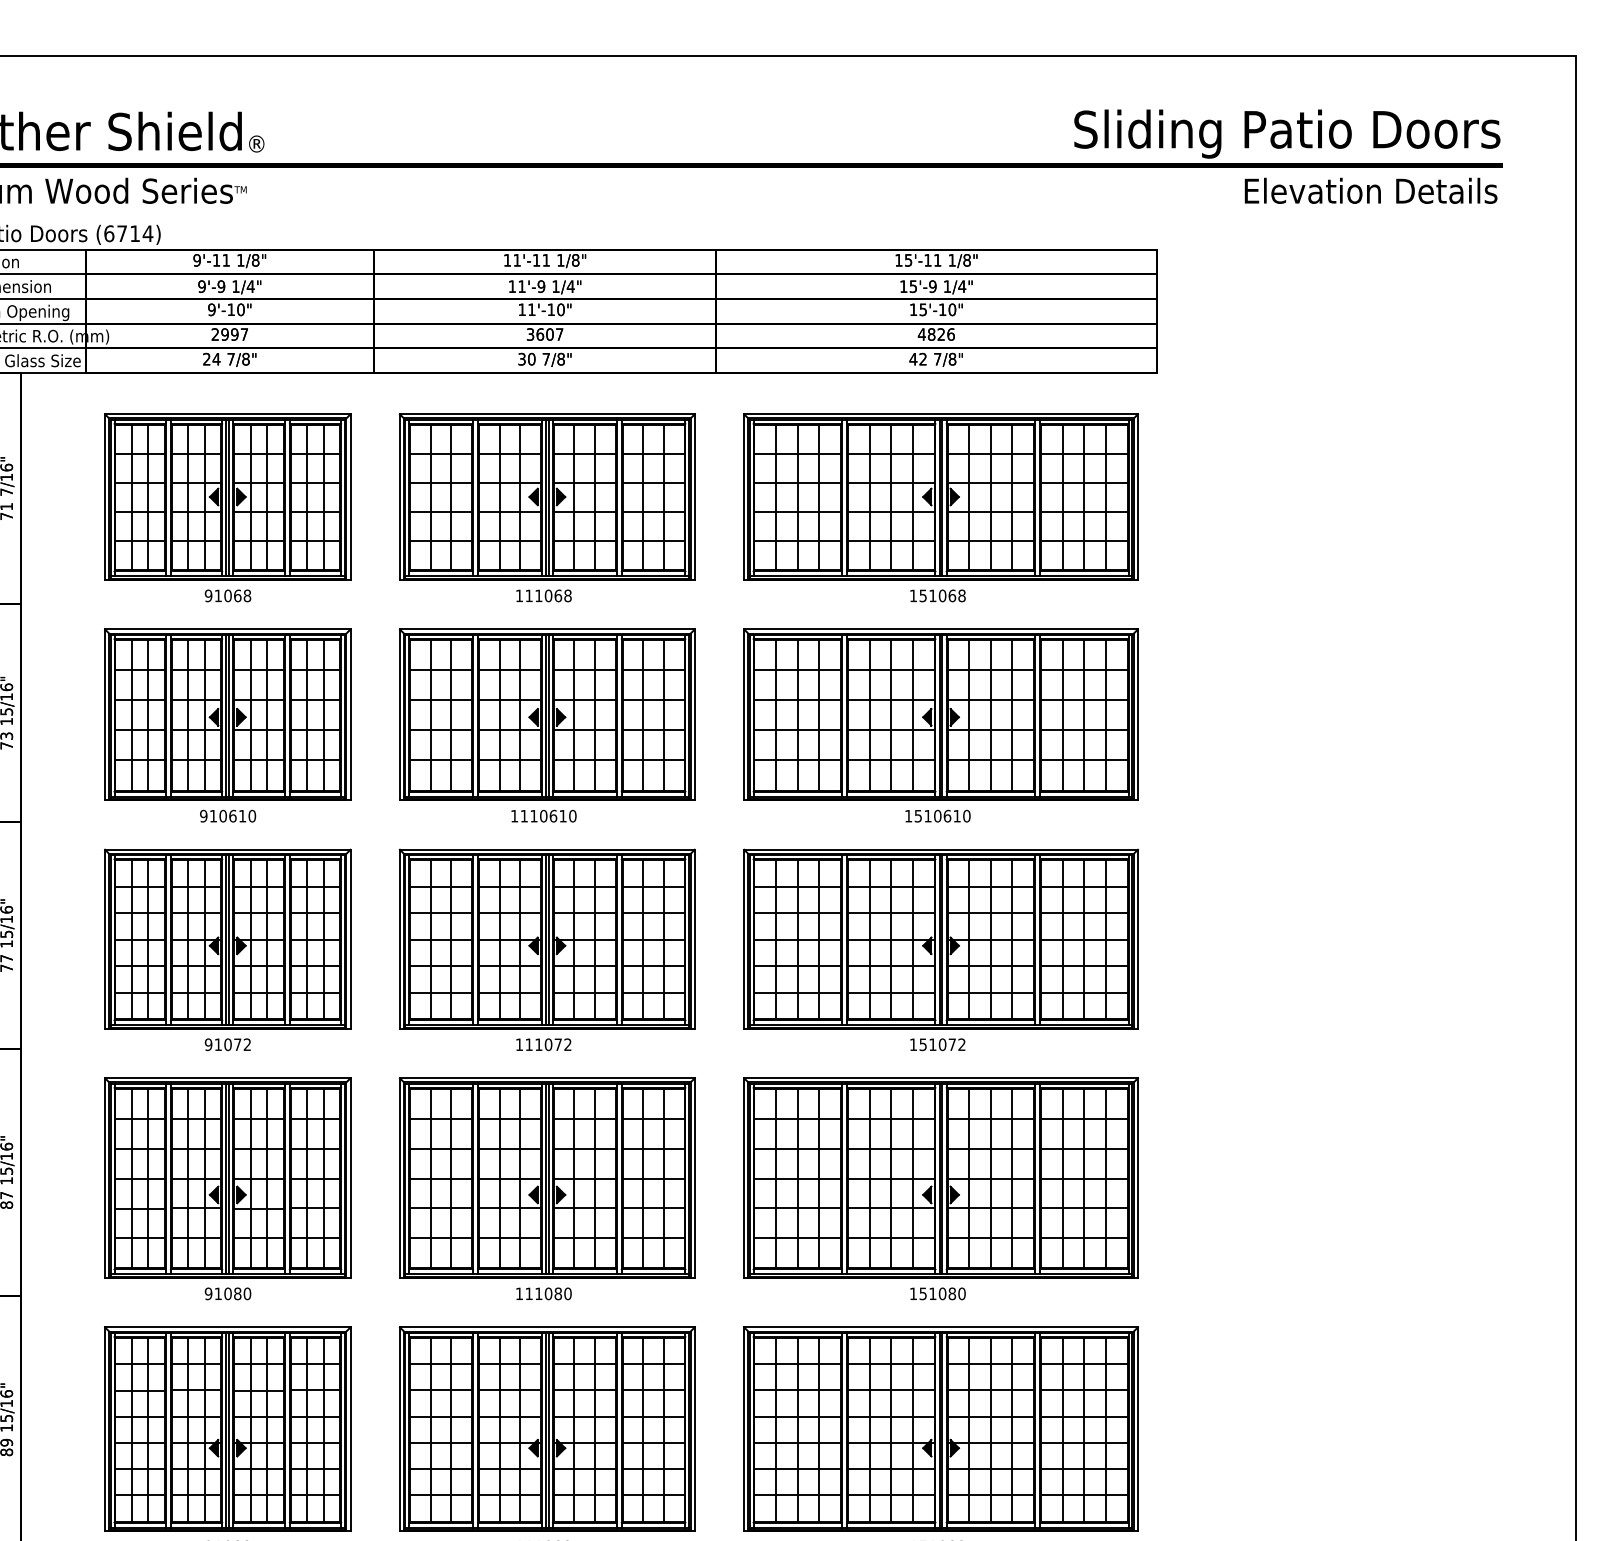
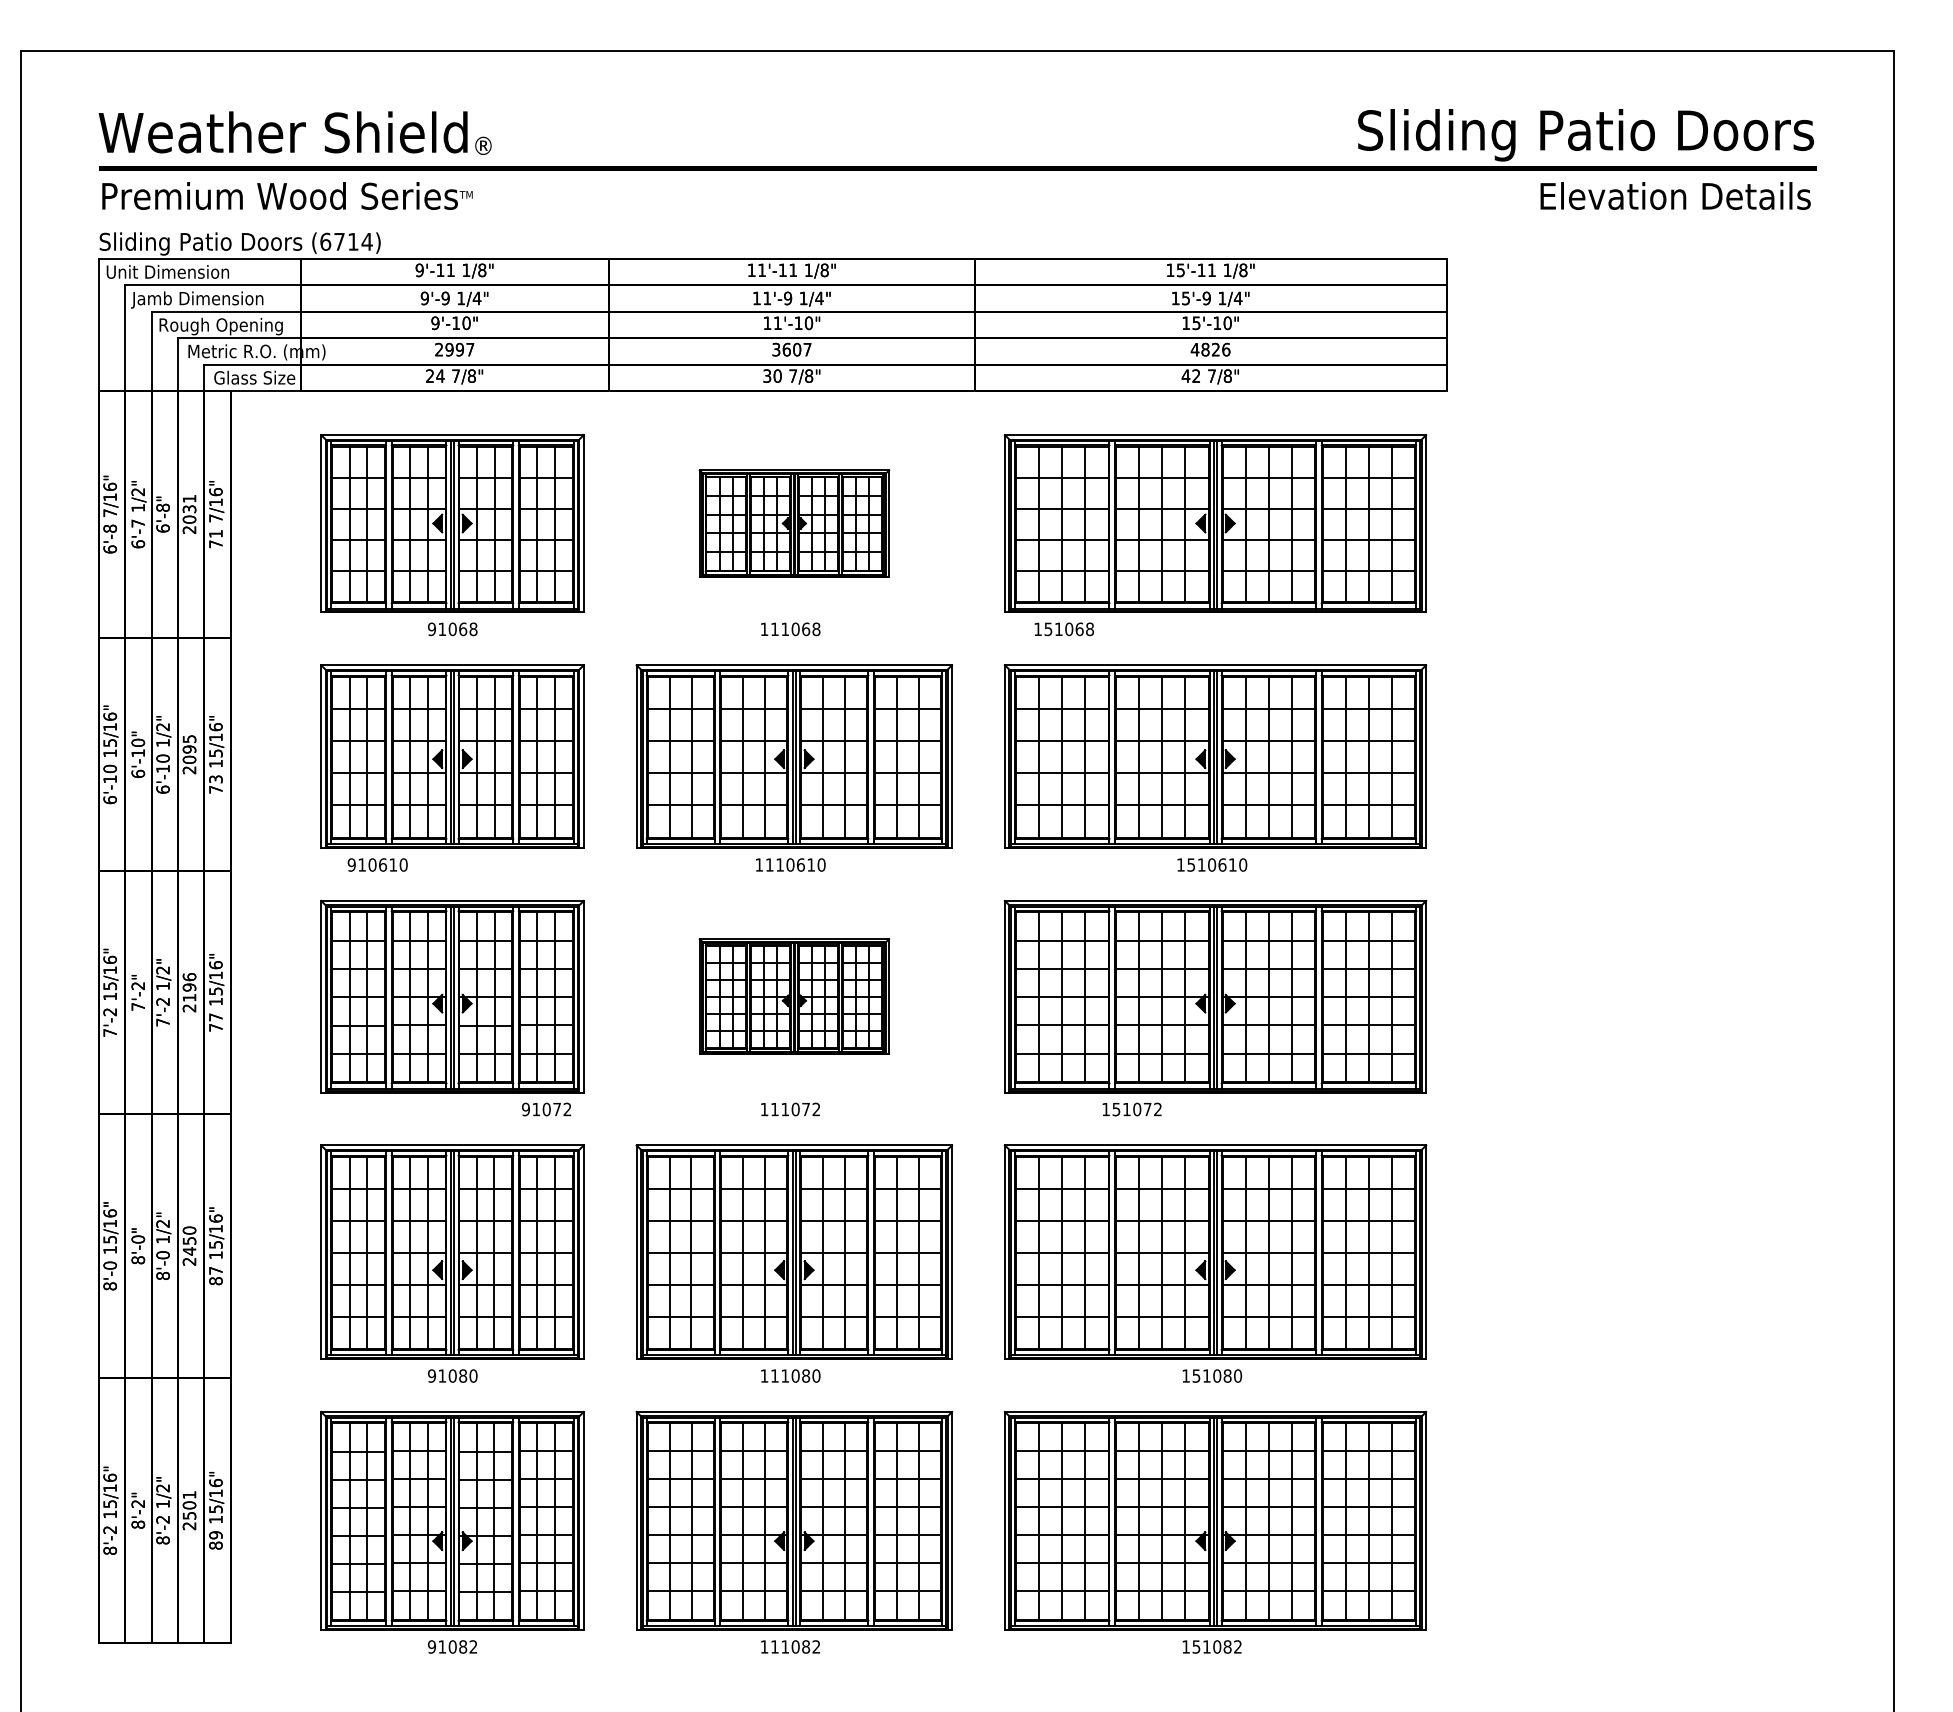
part: (547, 496) -> (794, 523), size x0.6
text: (937, 596) -> (1063, 629), moved
text: (227, 815) -> (377, 864), moved
part: (547, 939) -> (794, 996), size x0.6
text: (227, 1044) -> (546, 1109), moved
text: (937, 1044) -> (1131, 1109), moved

